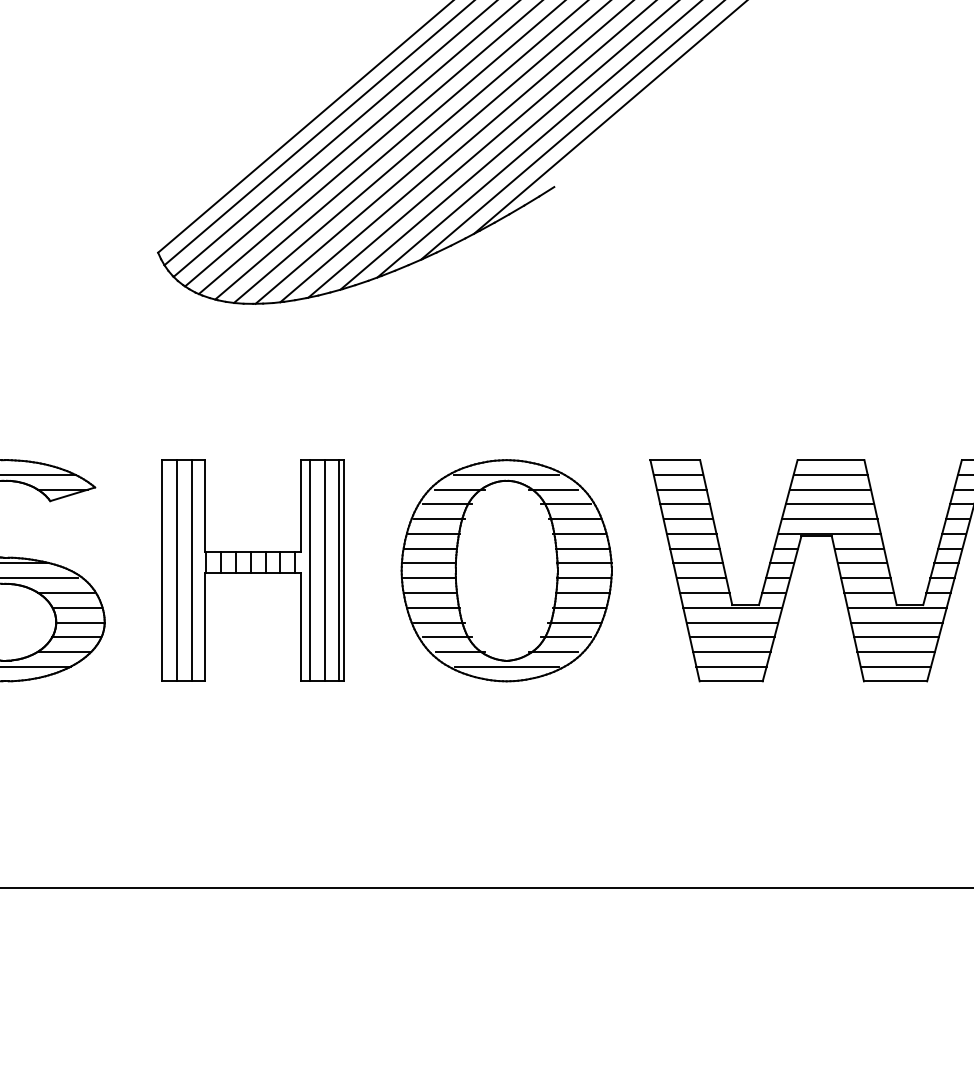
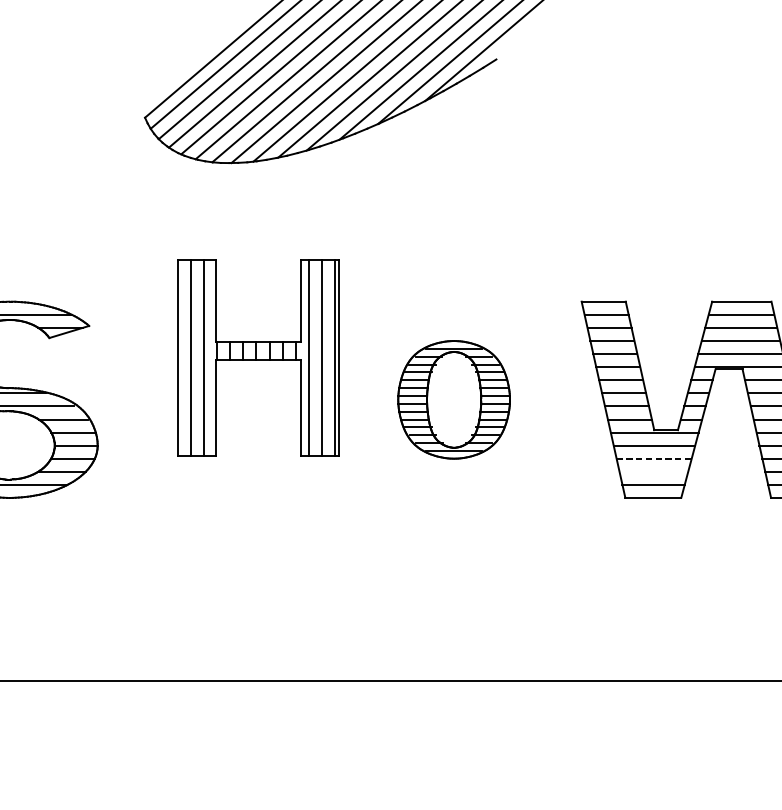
part: (252, 570) -> (258, 357), moved
part: (506, 570) -> (454, 399), size x0.6
line: (732, 637) -> (654, 458), solid -> dashed
line: (731, 652) -> (653, 472), removed

